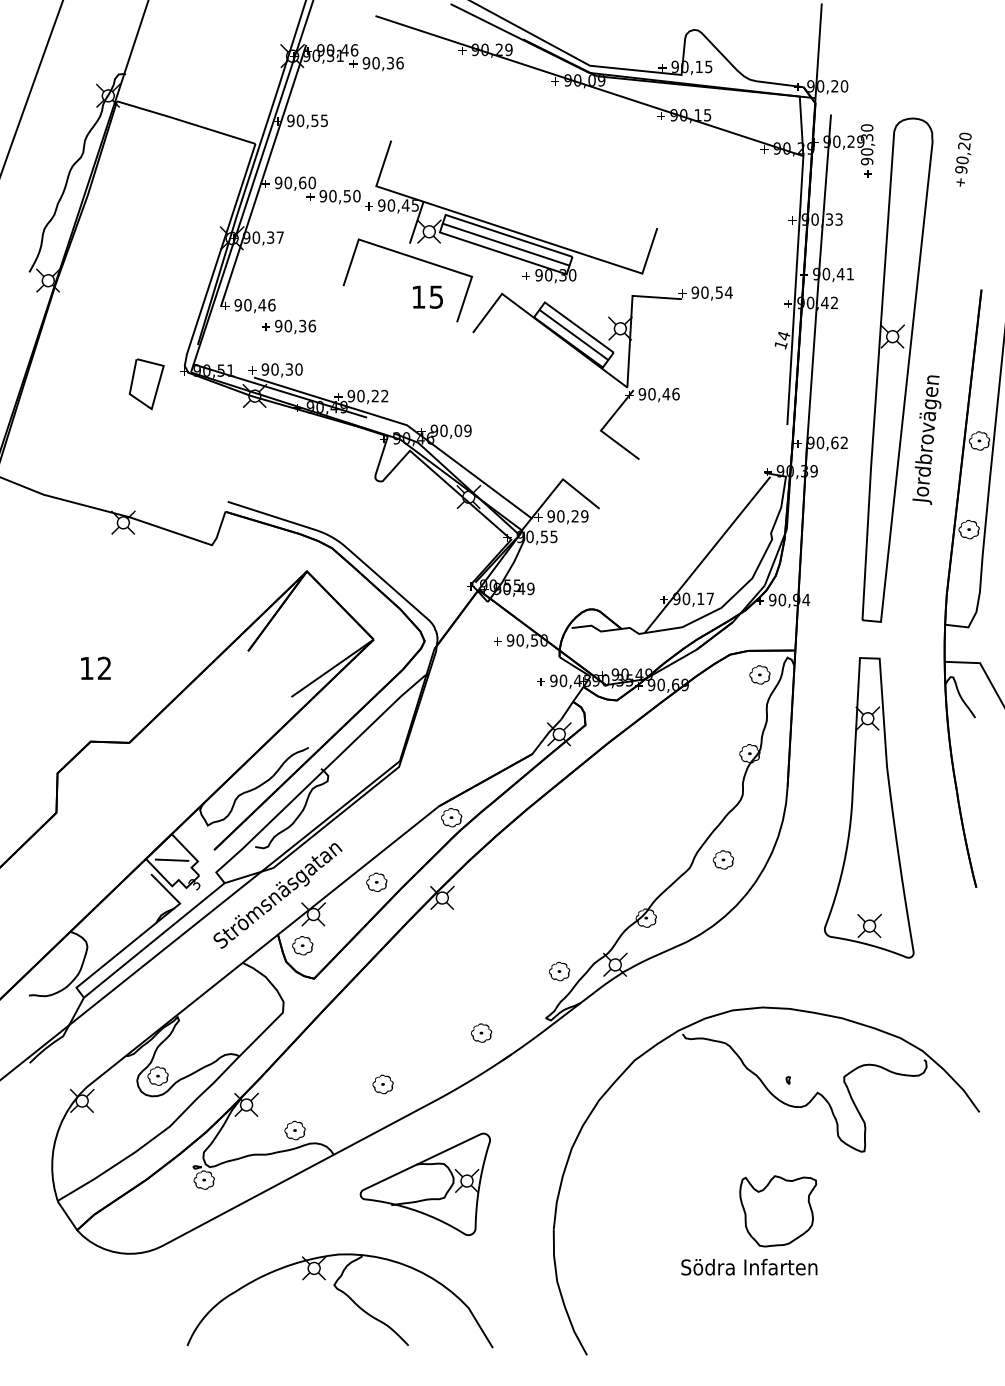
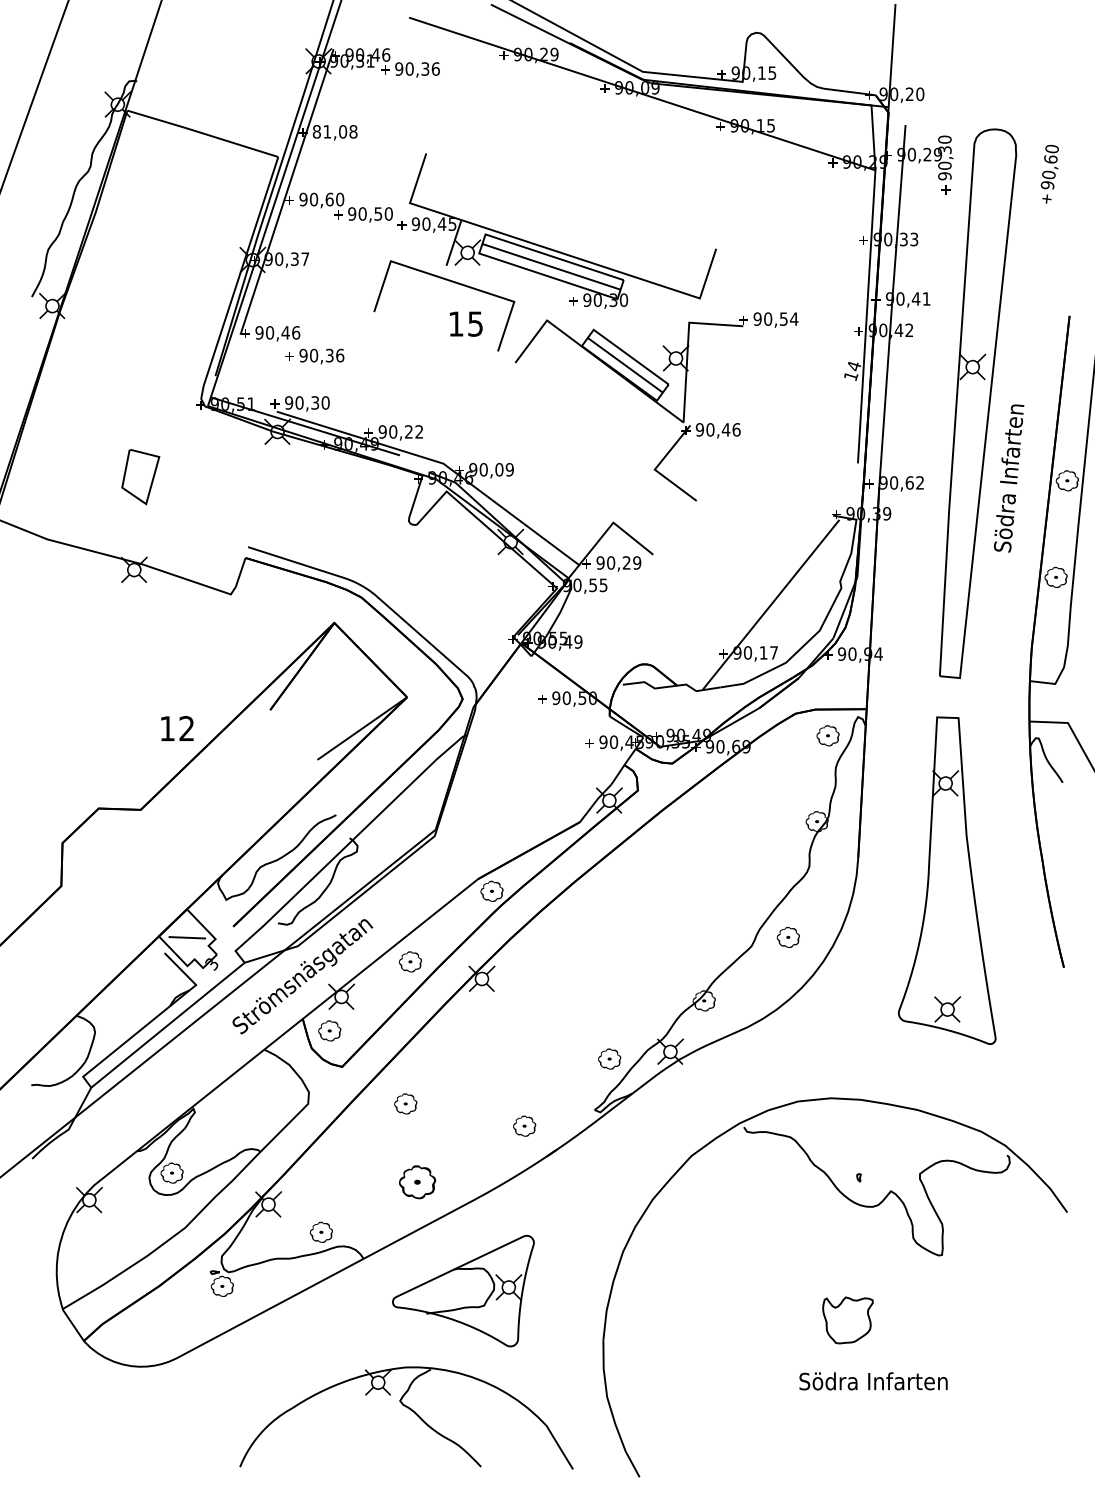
text: (307, 120) -> (334, 131), 90,55 -> 81,08
text: (964, 146) -> (1050, 159), 90,20 -> 90,60
line: (156, 387) -> (151, 480), moved
text: (926, 438) -> (1009, 478), Jordbrovägen -> Södra Infarten
text: (96, 668) -> (177, 728), moved
part: (372, 1012) -> (405, 1103), added
part: (382, 1083) -> (416, 1181), size x1.6
part: (777, 1211) -> (847, 1320), size x0.6
text: (749, 1267) -> (873, 1381), moved
part: (344, 1294) -> (411, 1411), moved

